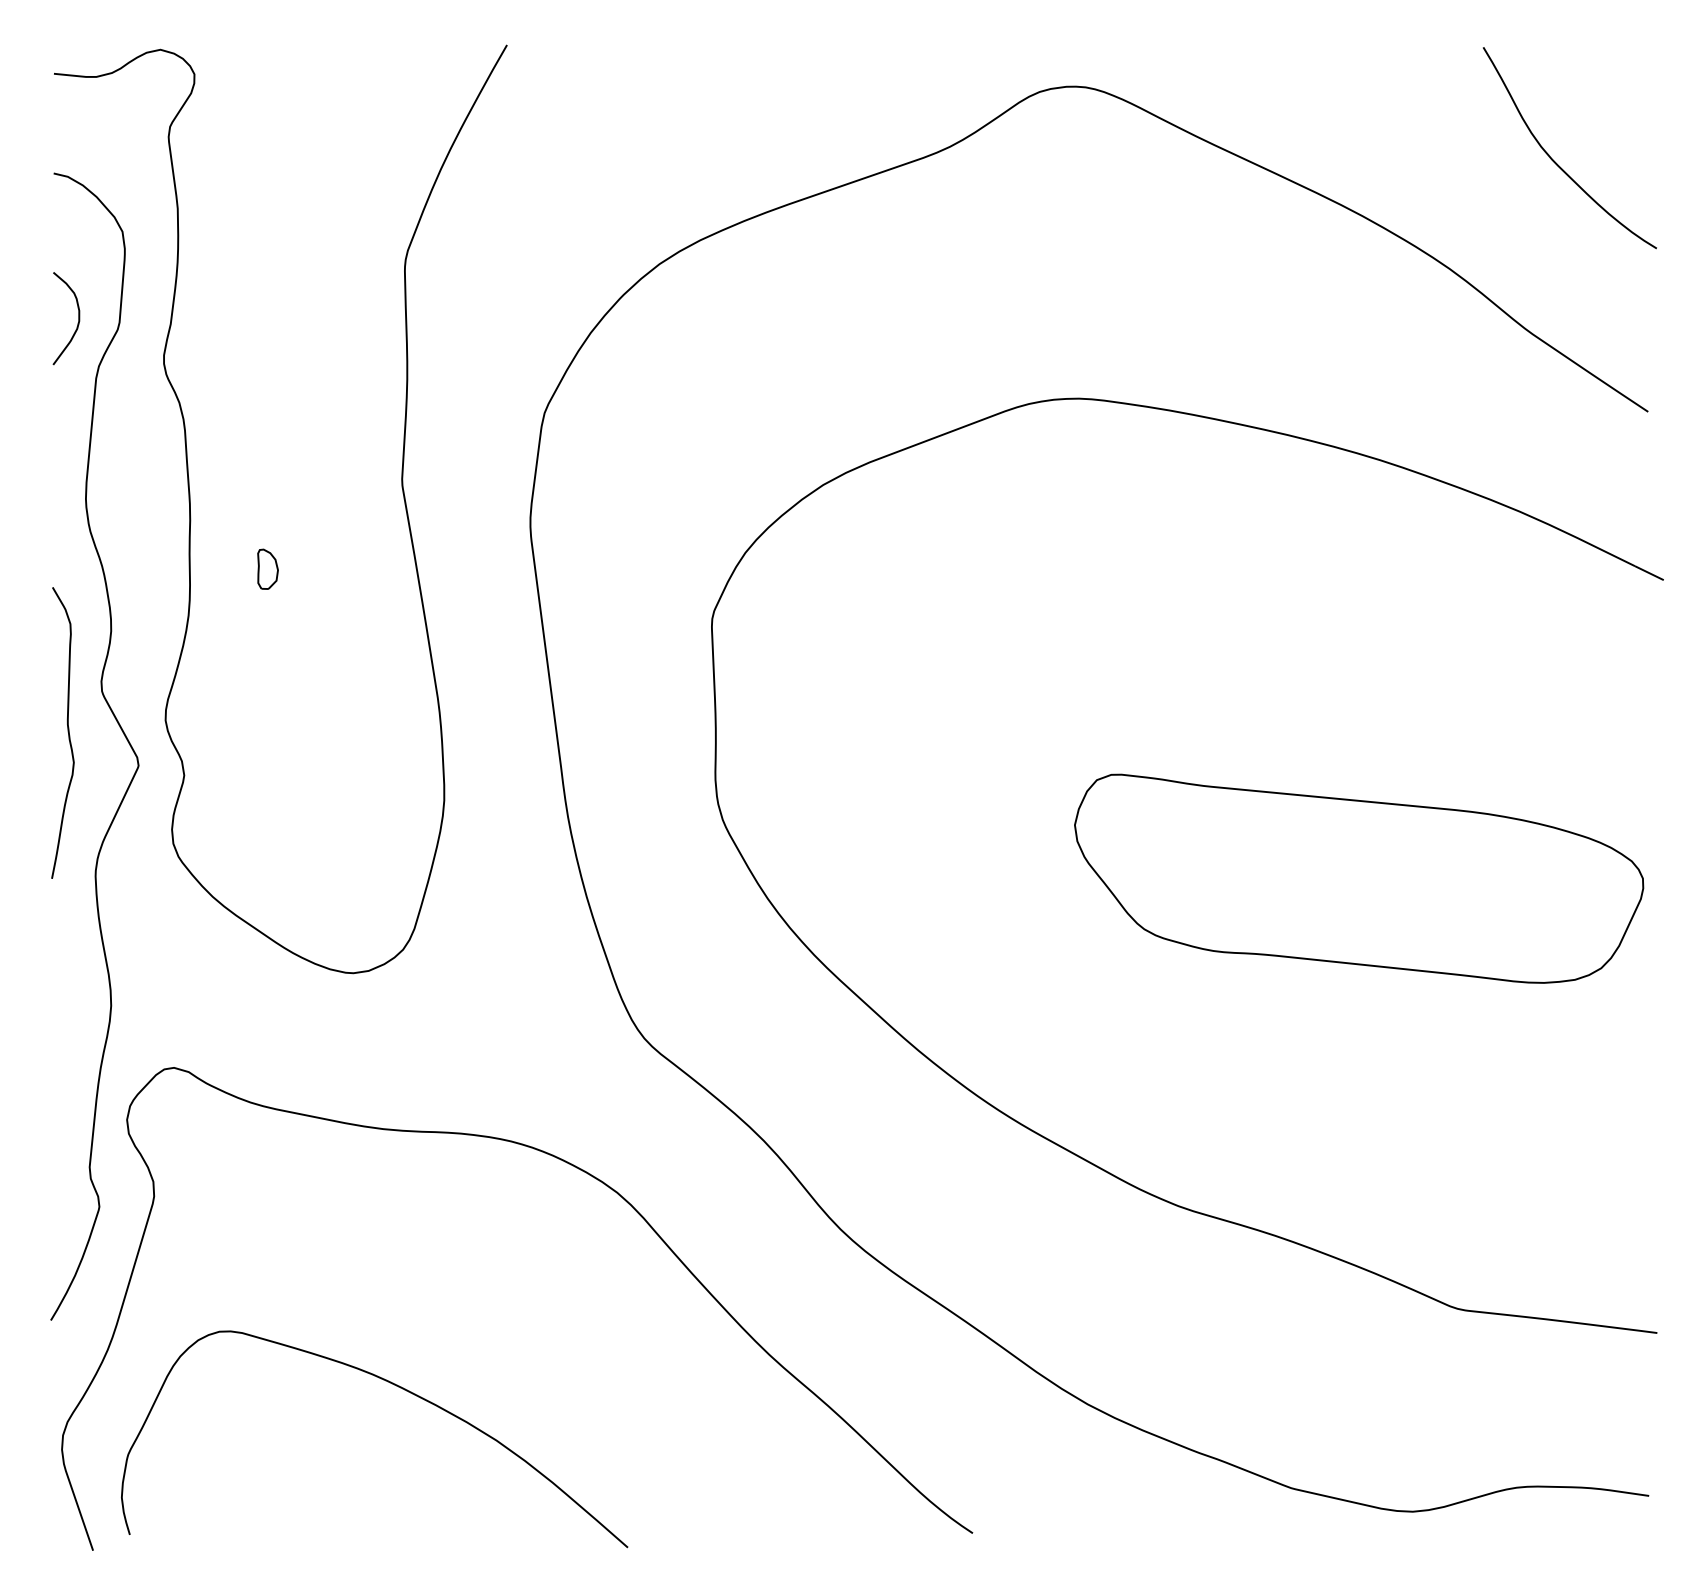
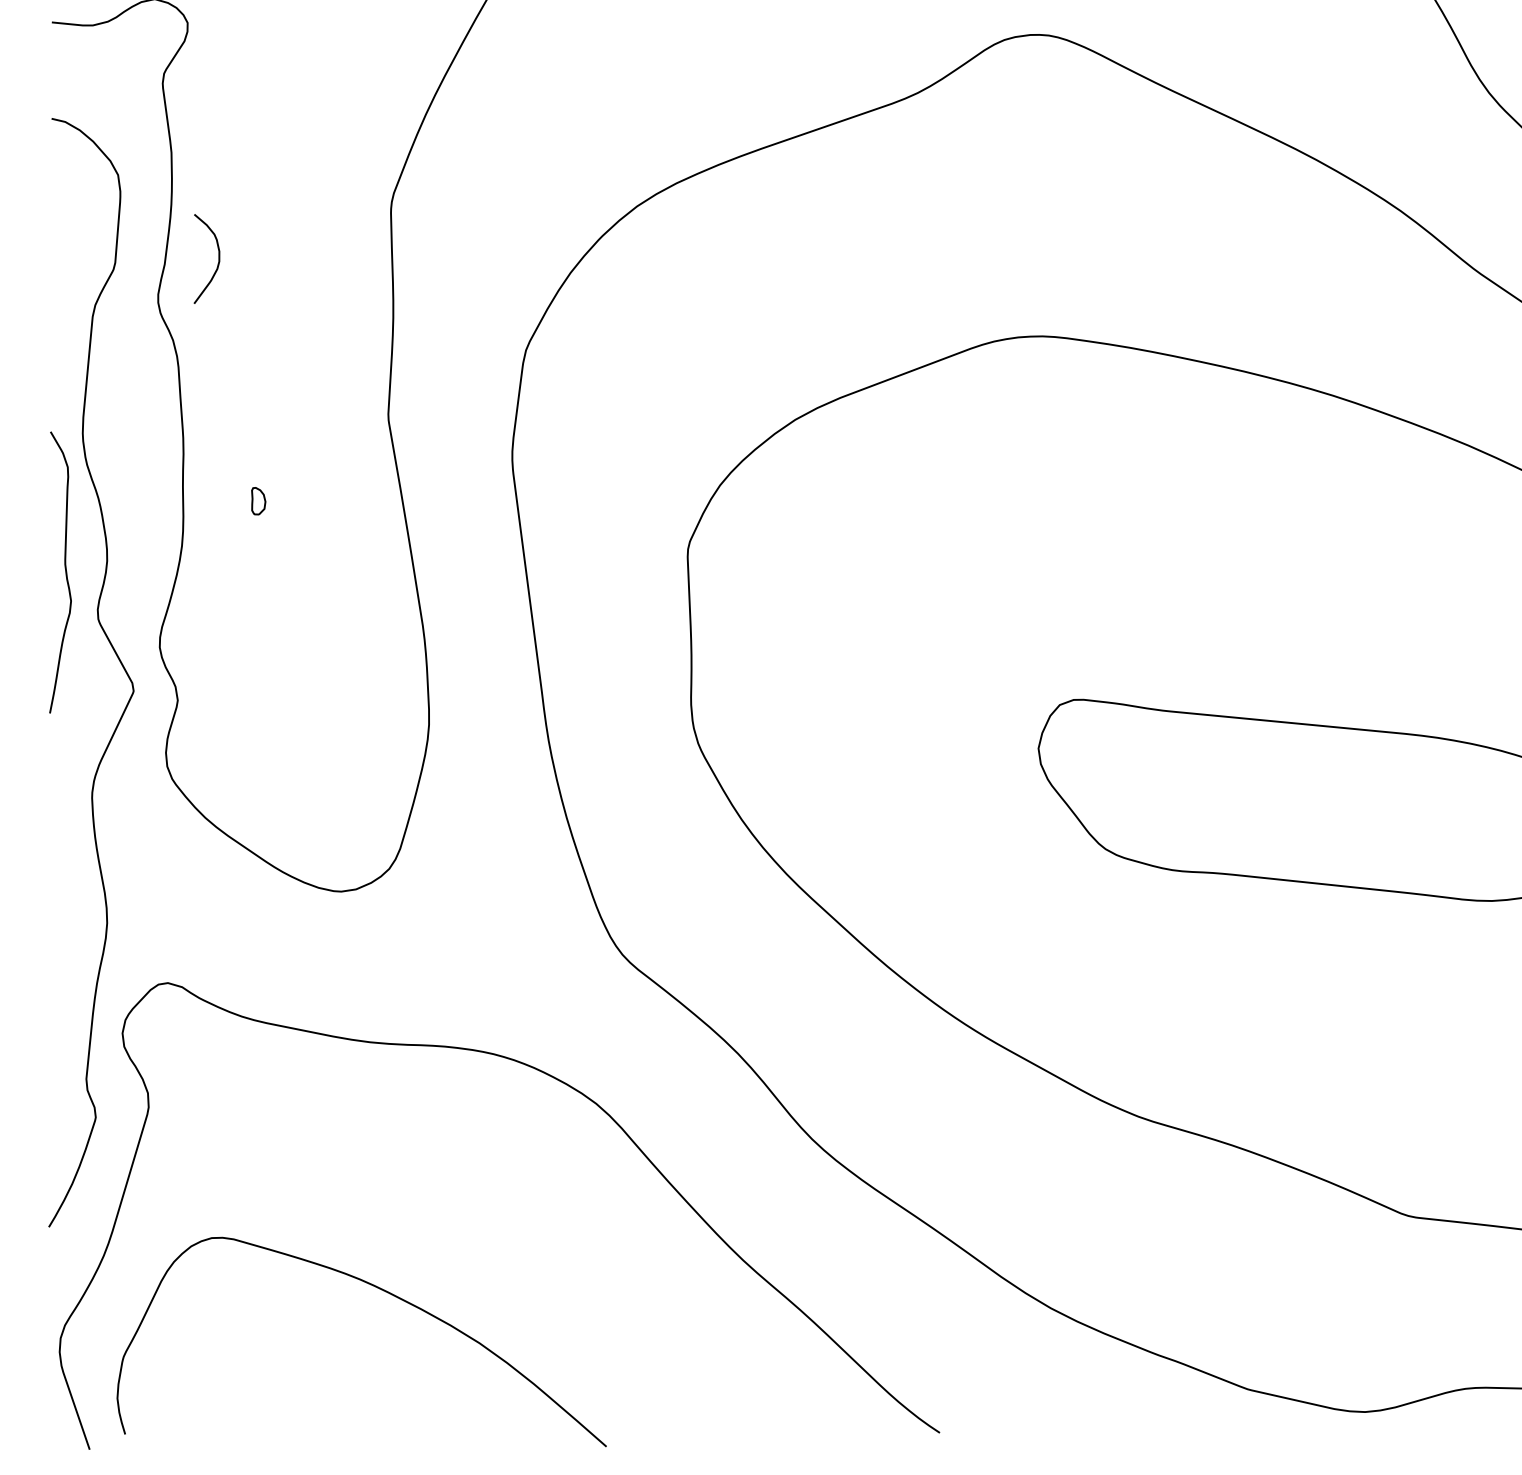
curve: (78, 318) -> (218, 258), moved
part: (267, 568) -> (258, 500), size x0.7
curve: (67, 732) -> (64, 572), moved

